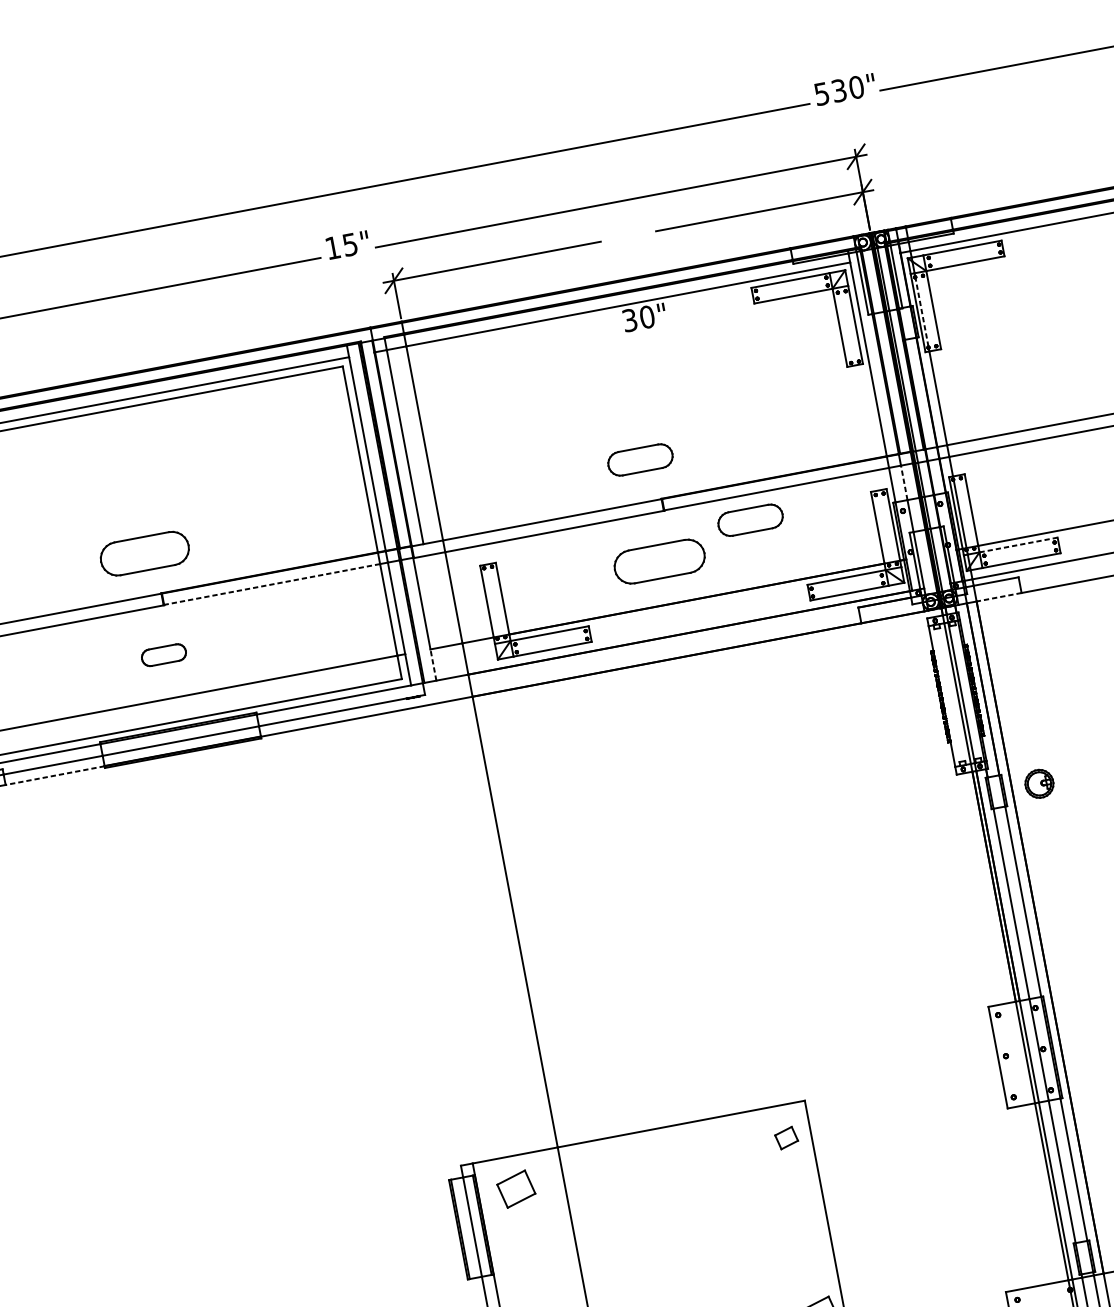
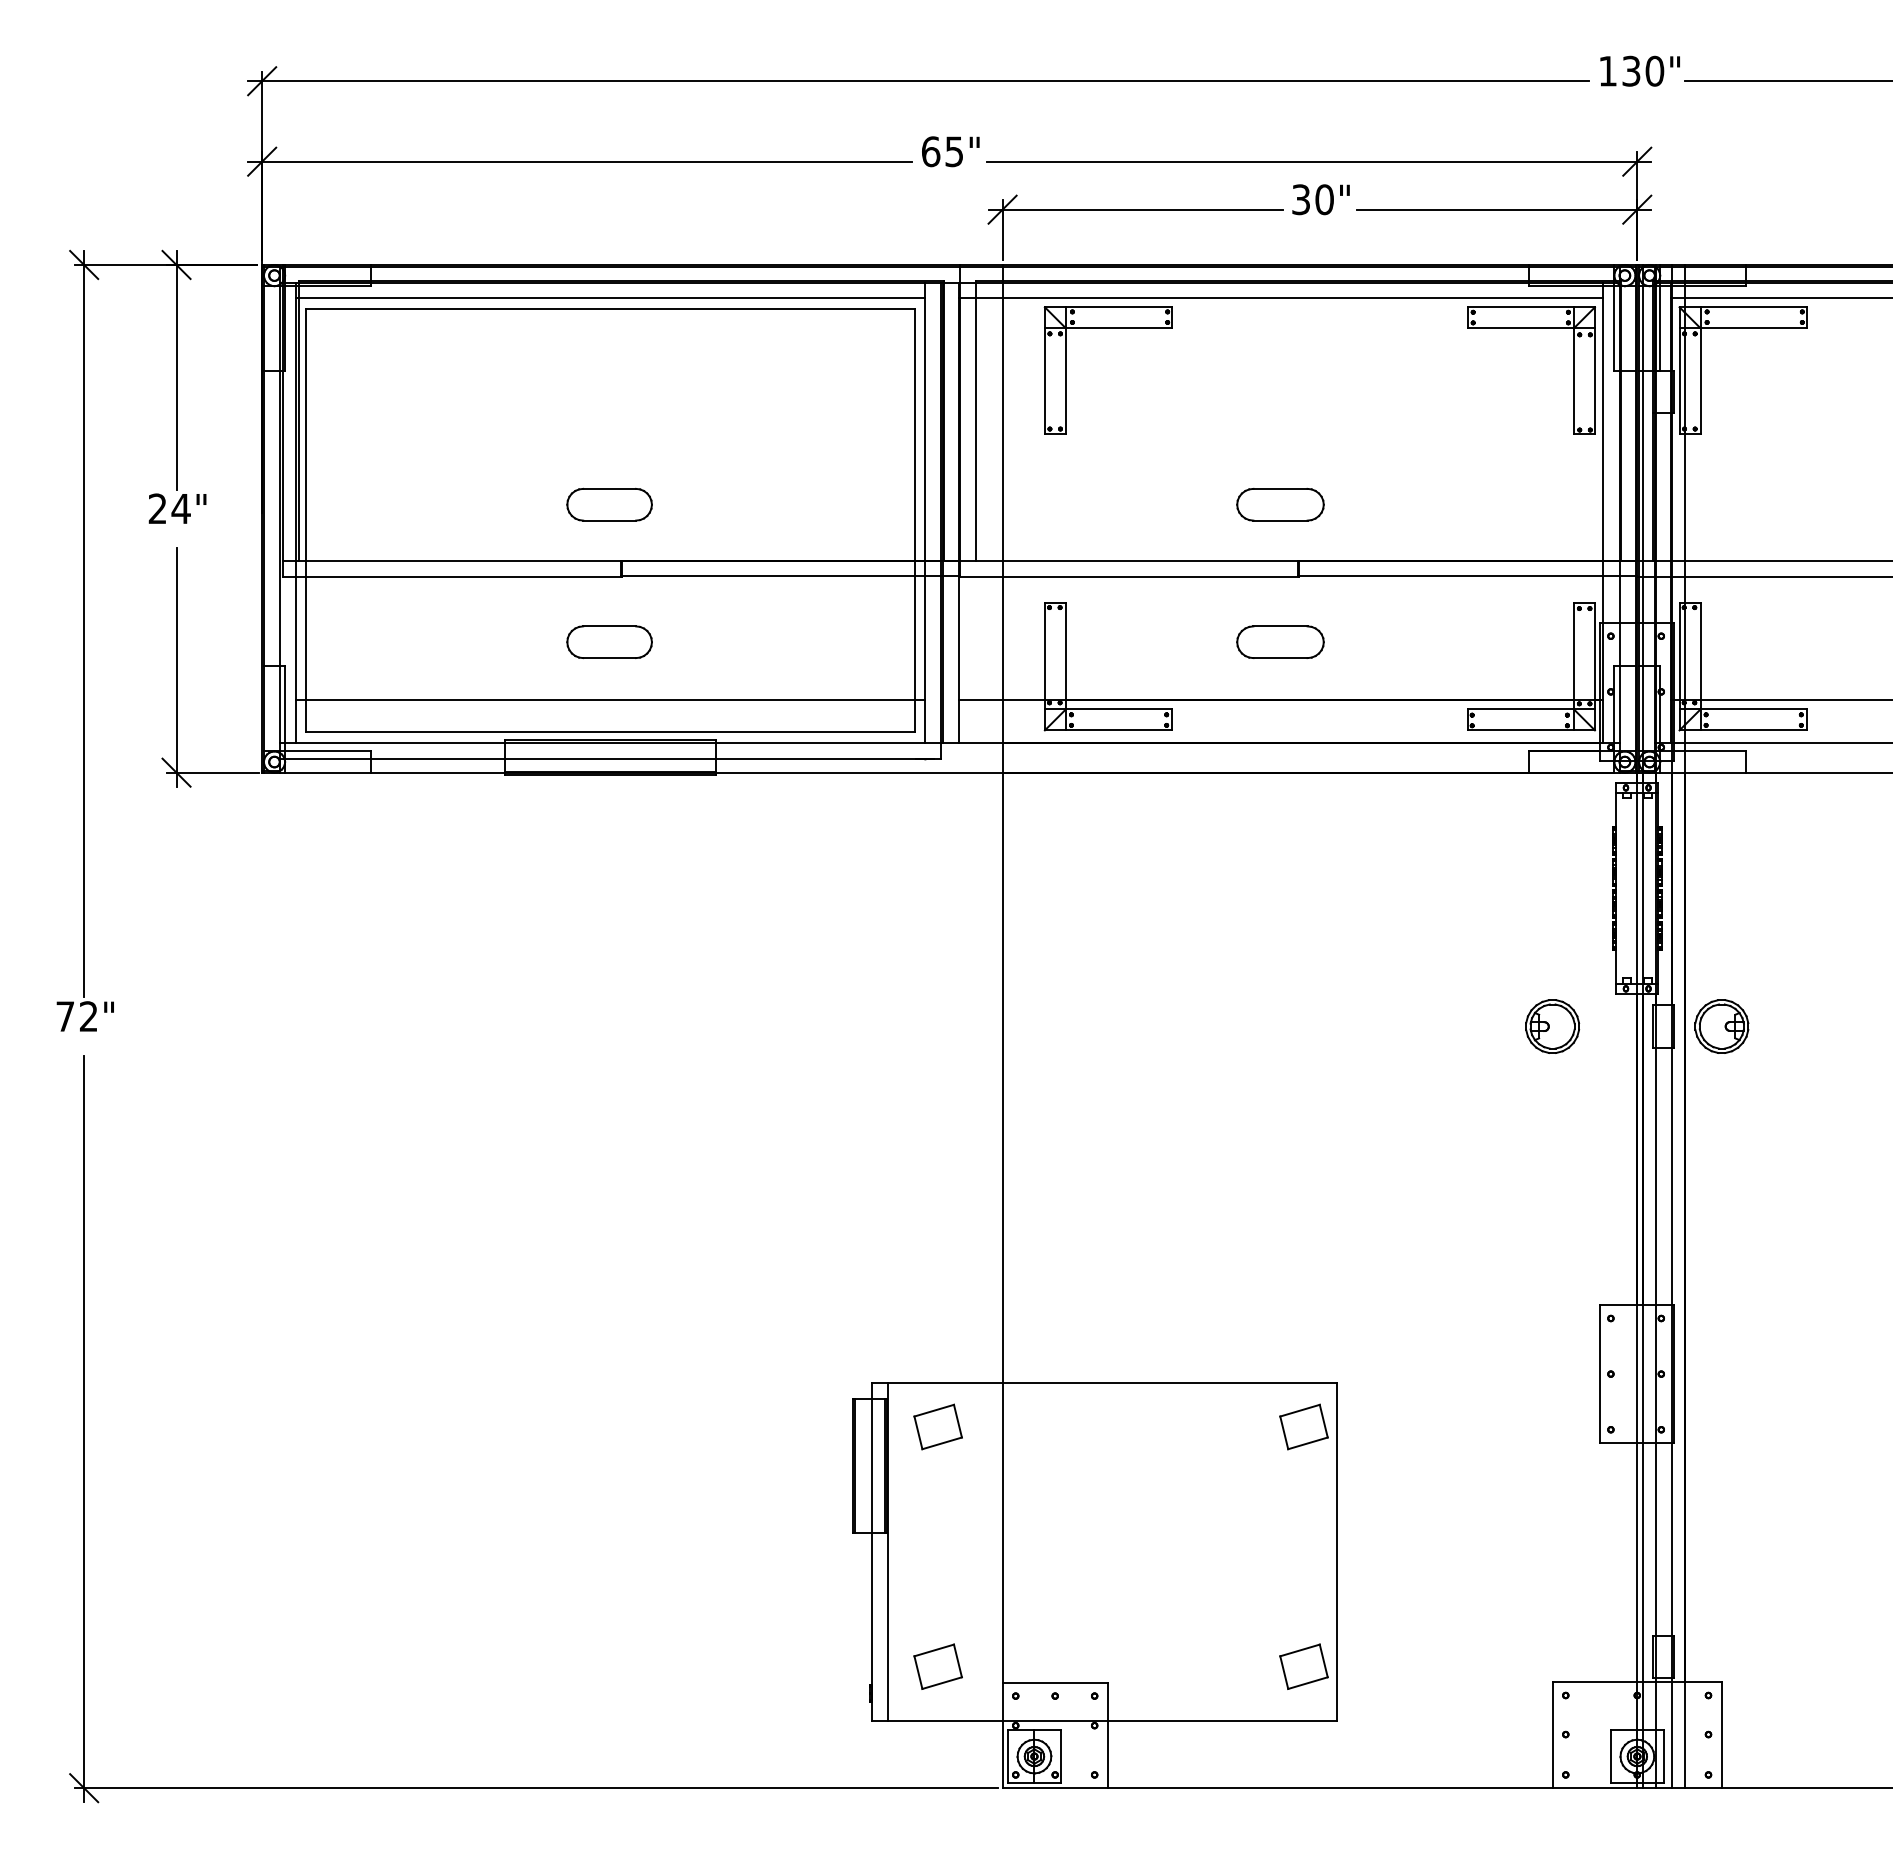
text: (821, 94) -> (1607, 71), 530" -> 130"
text: (333, 247) -> (931, 151), 15" -> 65"
line: (921, 311) -> (1684, 380), dashed -> solid
text: (644, 317) -> (1320, 199), moved
part: (463, 390) -> (1066, 370), added
line: (904, 482) -> (1619, 599), dashed -> solid
part: (750, 520) -> (1409, 610), removed
line: (1018, 545) -> (1753, 709), dashed -> solid
part: (144, 553) -> (609, 504), size x0.71
part: (659, 561) -> (1280, 641), size x0.71
line: (271, 584) -> (767, 576), dashed -> solid
line: (998, 597) -> (1714, 772), dashed -> solid
part: (163, 654) -> (609, 641), size x1.43
line: (433, 664) -> (959, 721), dashed -> solid
line: (55, 775) -> (437, 772), dashed -> solid
part: (1039, 783) -> (1721, 1026), size x1.43
part: (914, 807) -> (1552, 1026), added
part: (786, 1137) -> (1303, 1426), size x1.67

